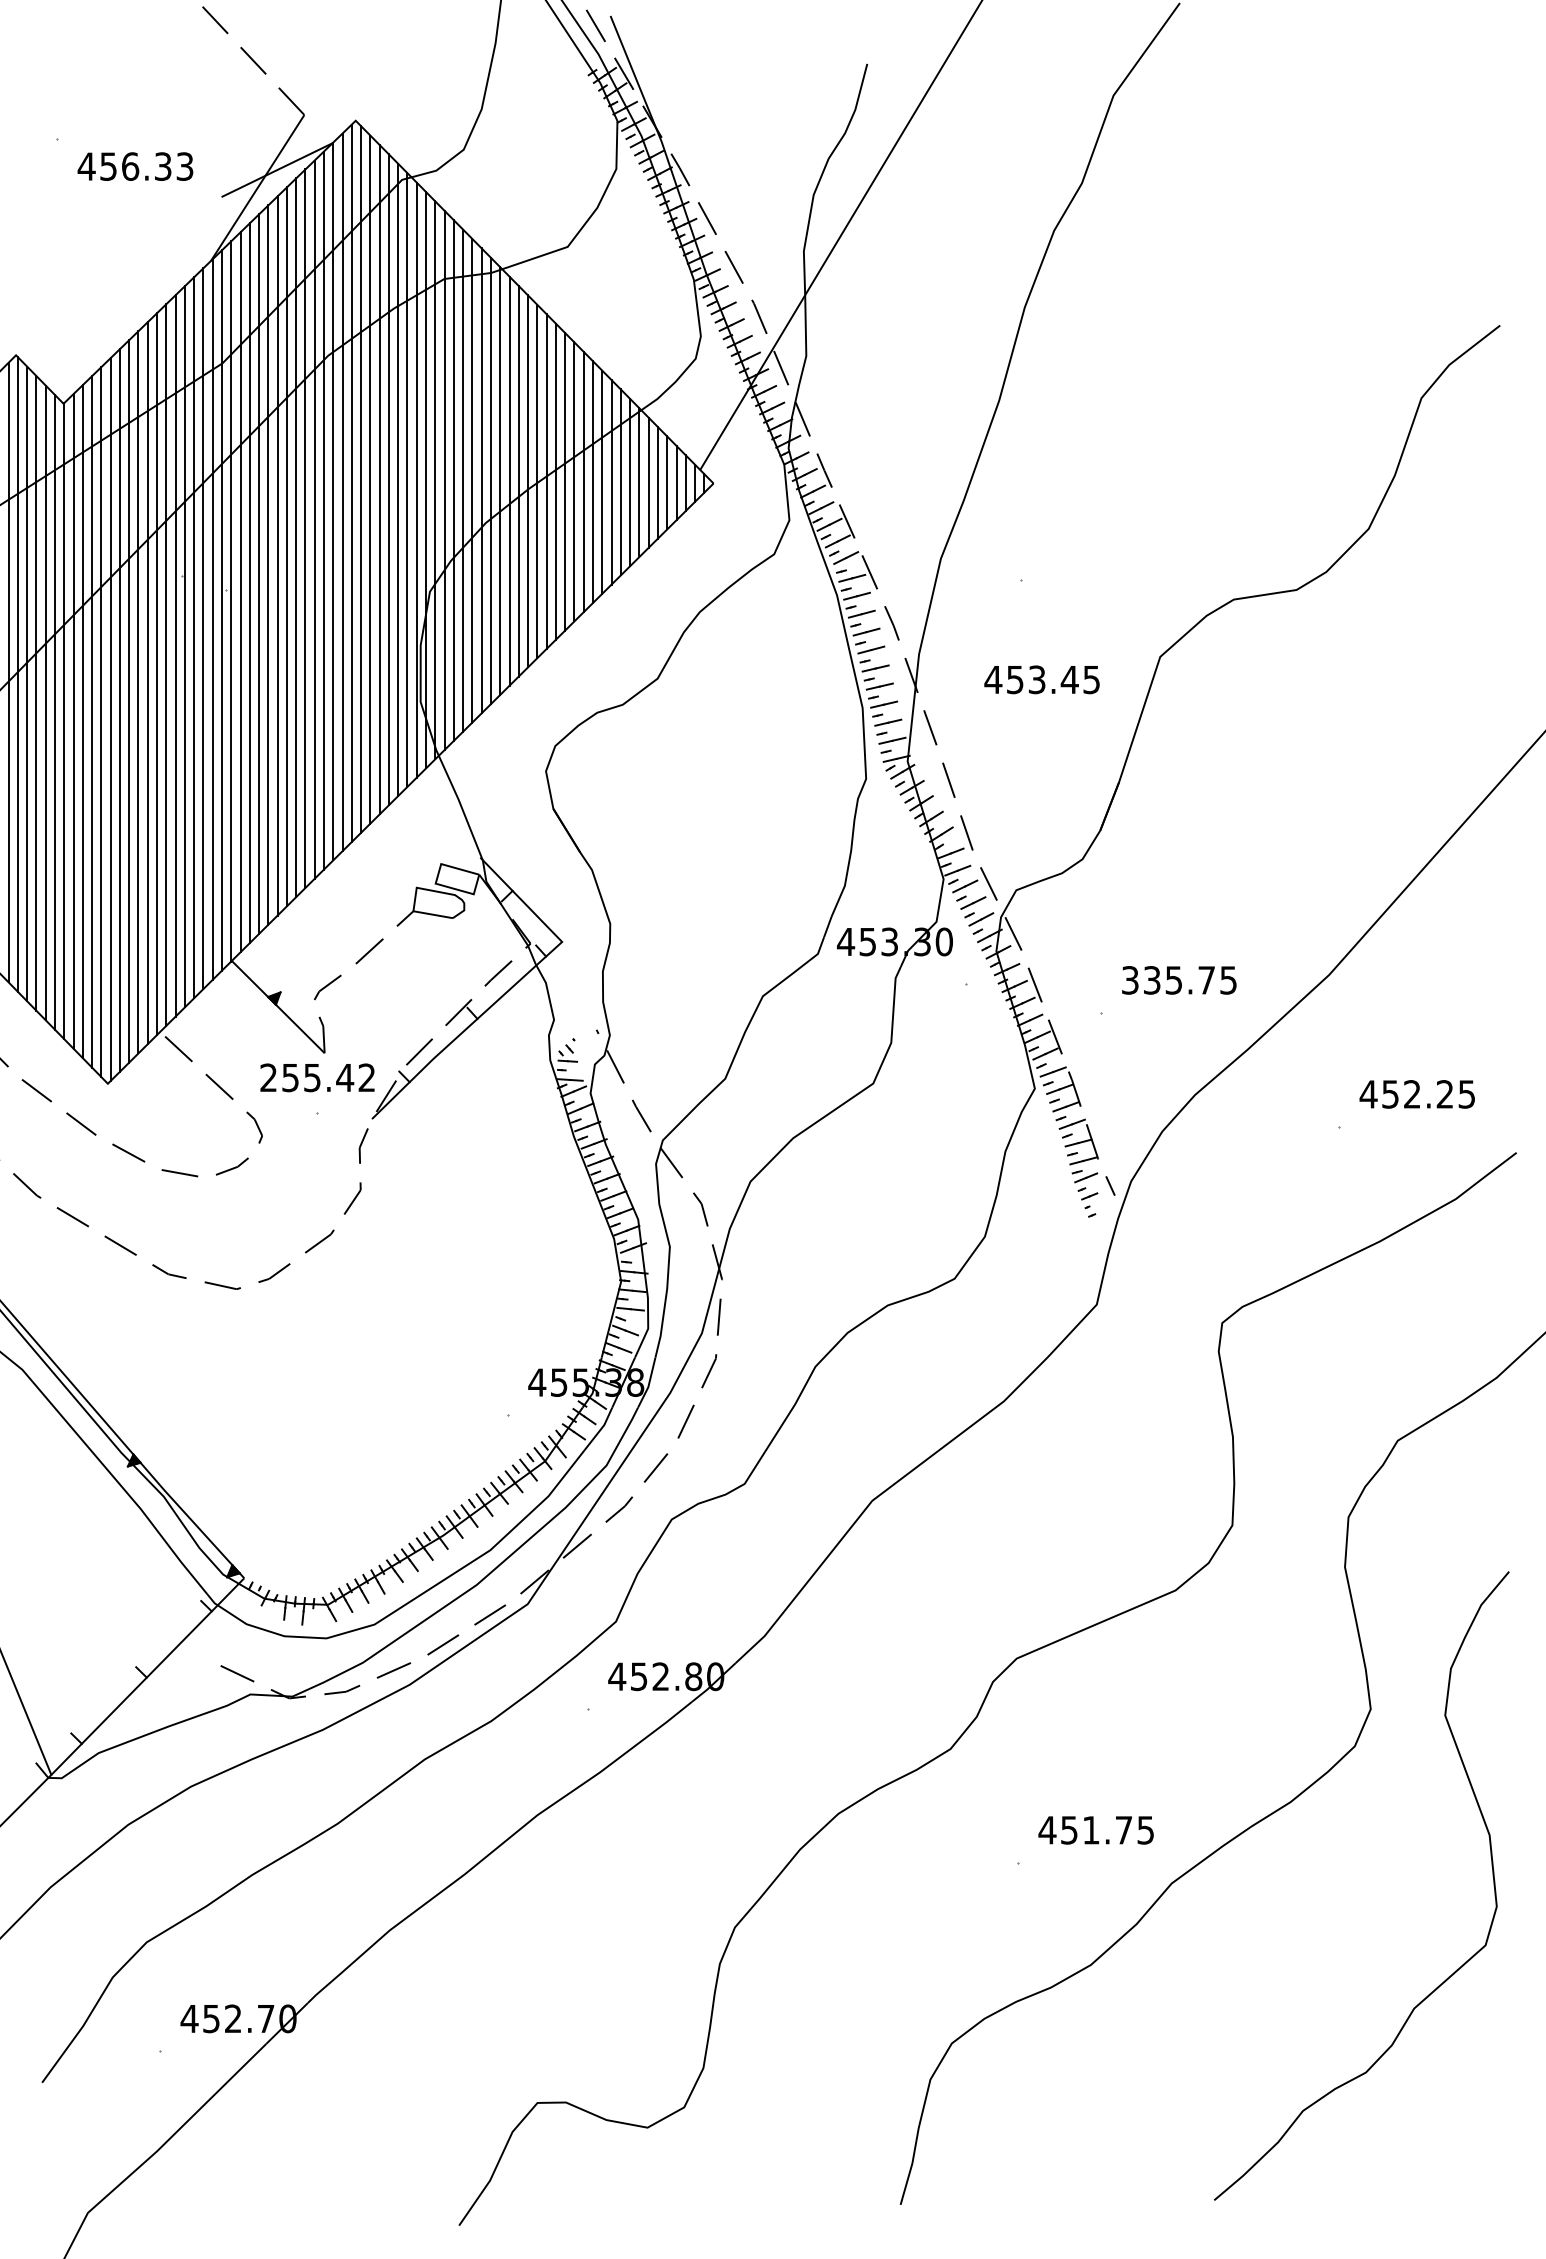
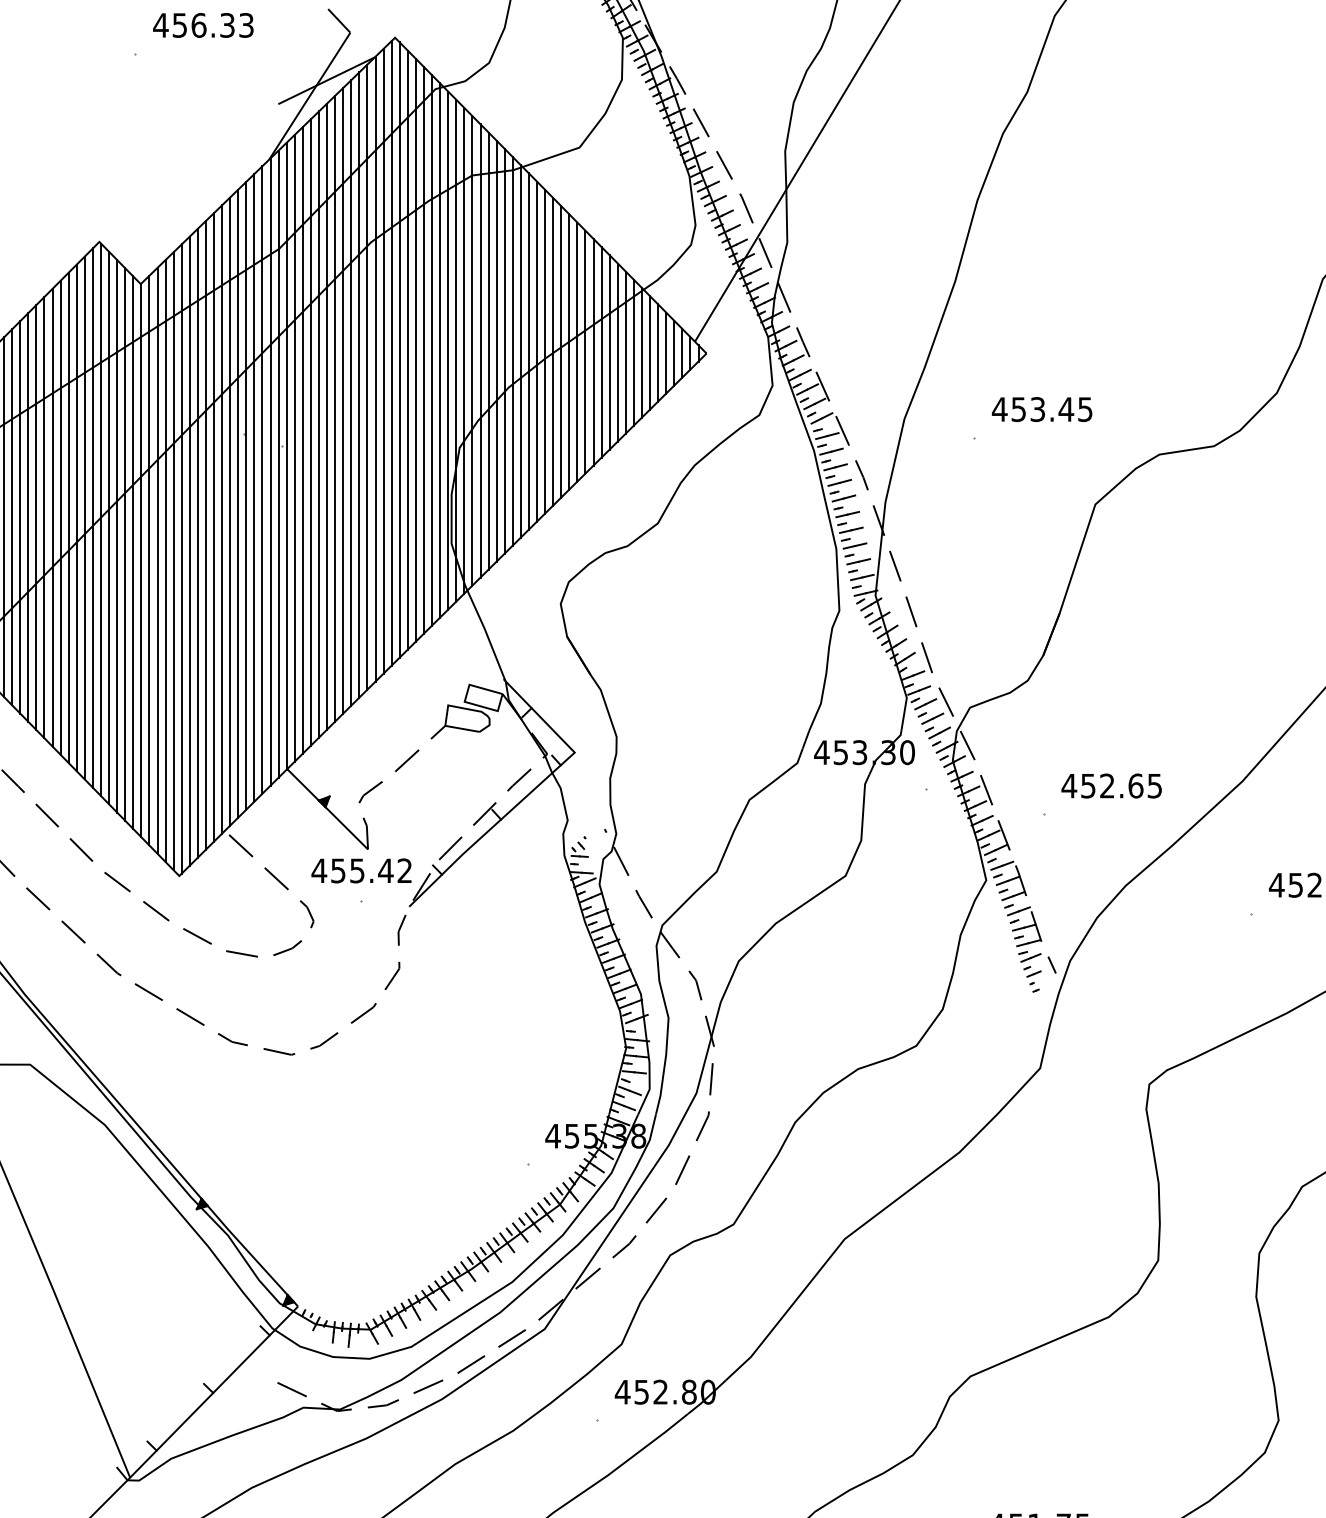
text: (135, 166) -> (203, 25), moved
text: (1041, 679) -> (1041, 409), moved
text: (1168, 980) -> (1102, 786), 335.75 -> 452.65
text: (268, 1077) -> (319, 870), 255.42 -> 455.42

